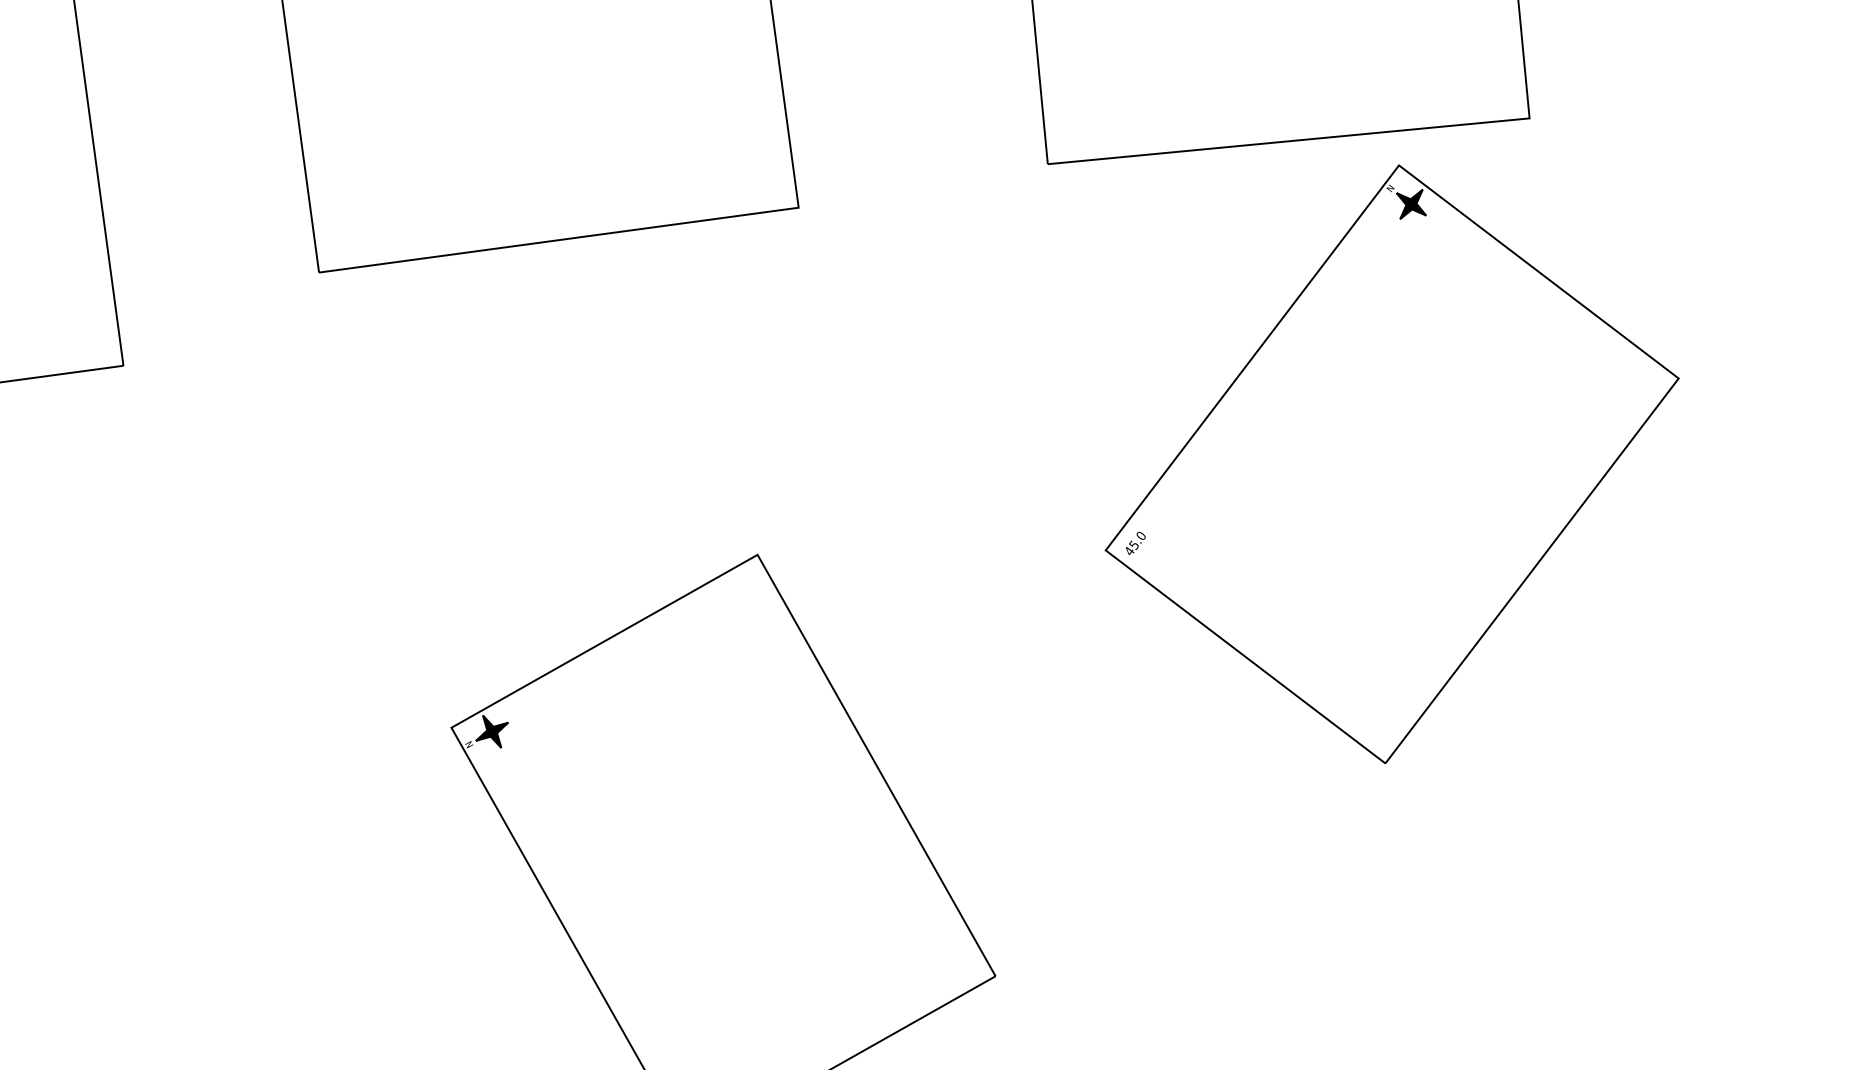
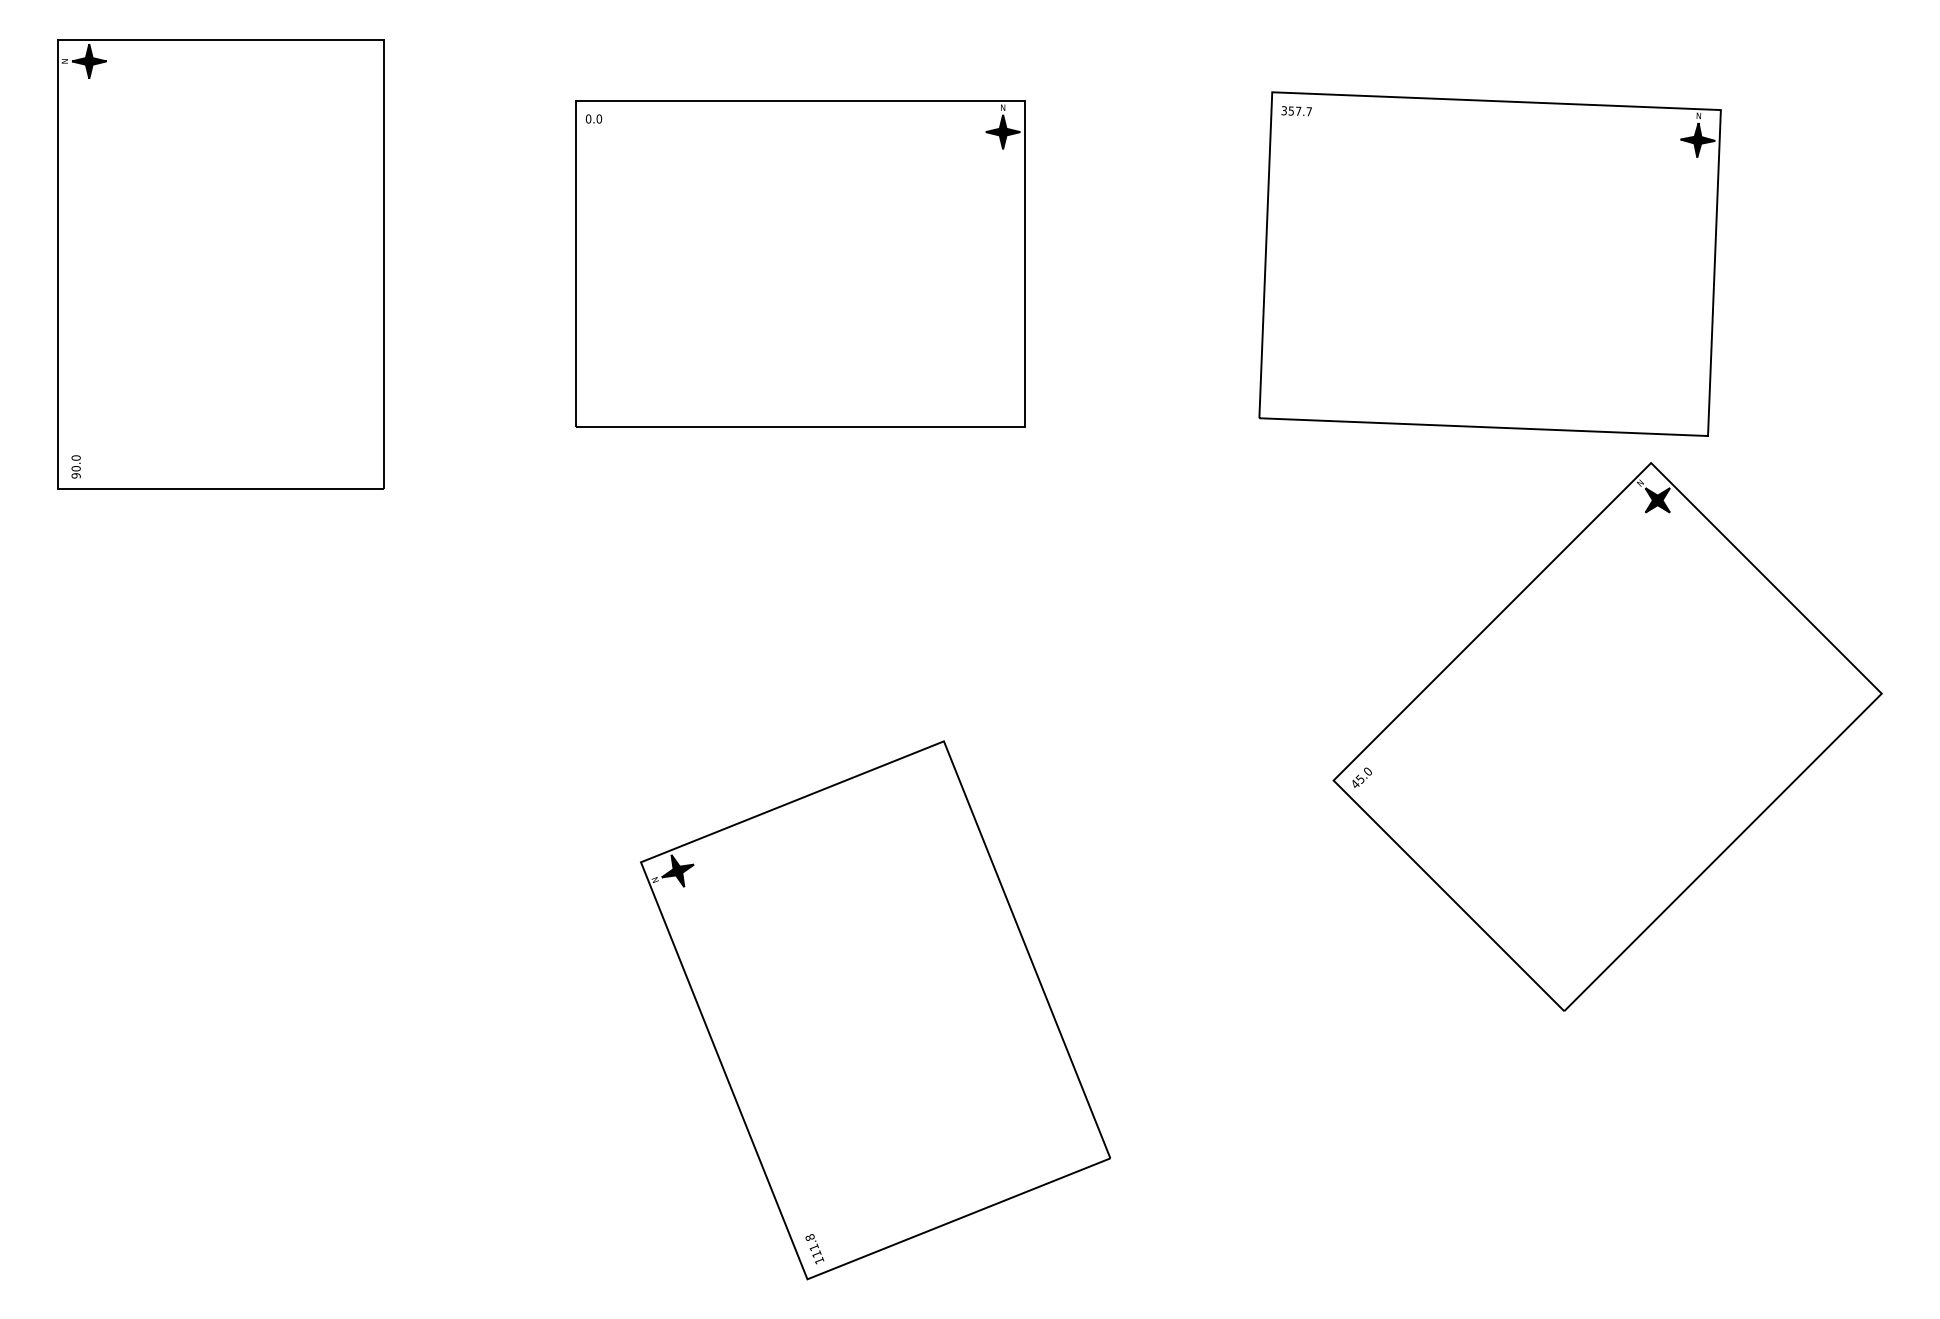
part: (1391, 463) -> (1607, 736), moved

